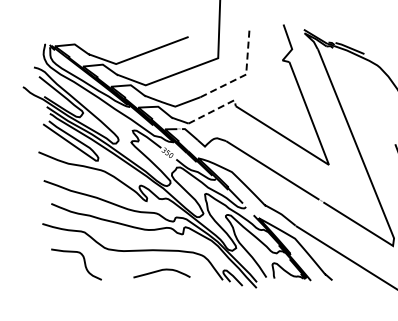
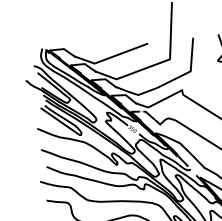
line: (244, 75) -> (189, 72), dashed -> solid
line: (215, 110) -> (168, 97), dashed -> solid

